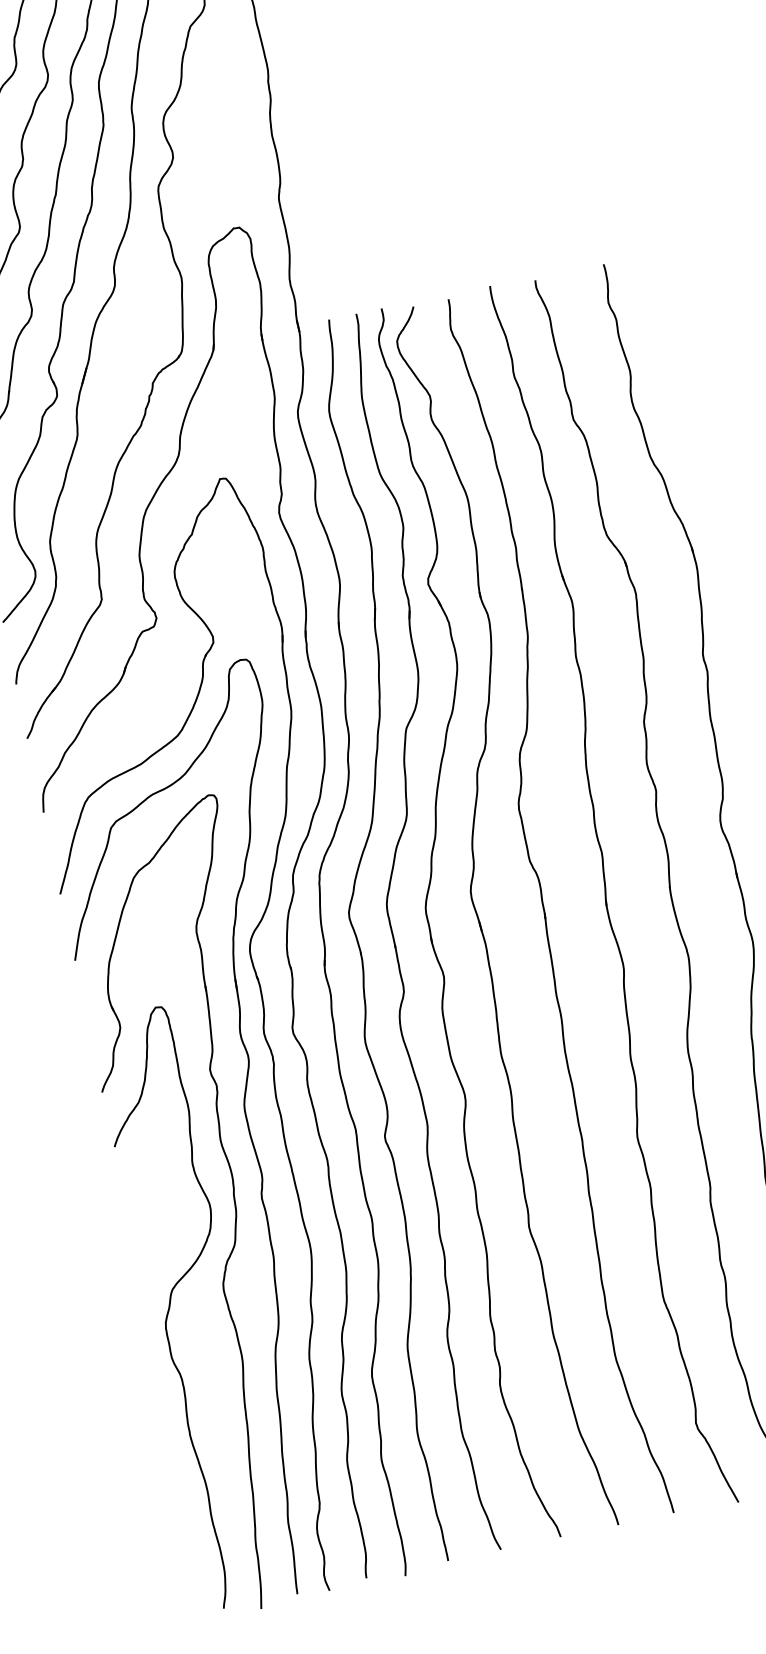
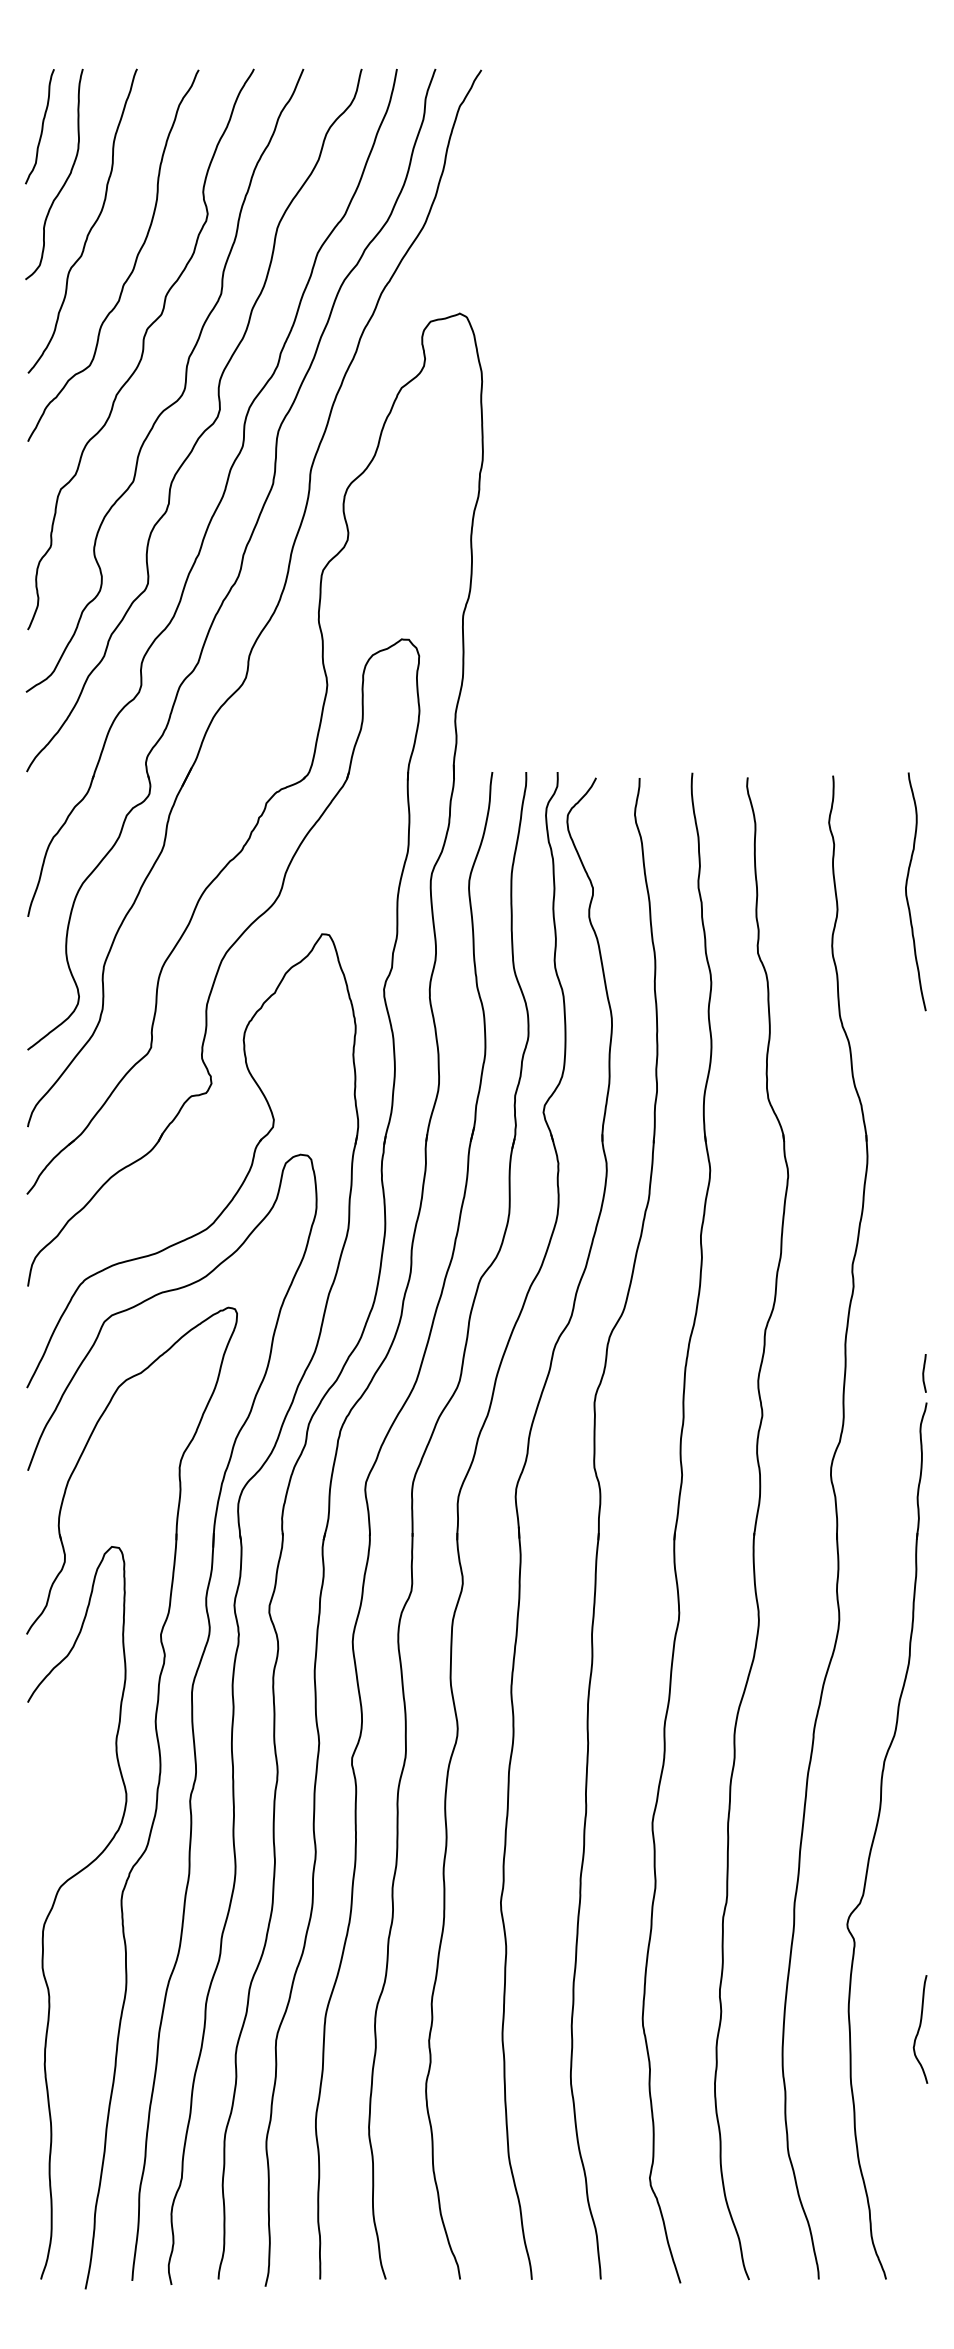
curve: (683, 346) -> (907, 893), added

